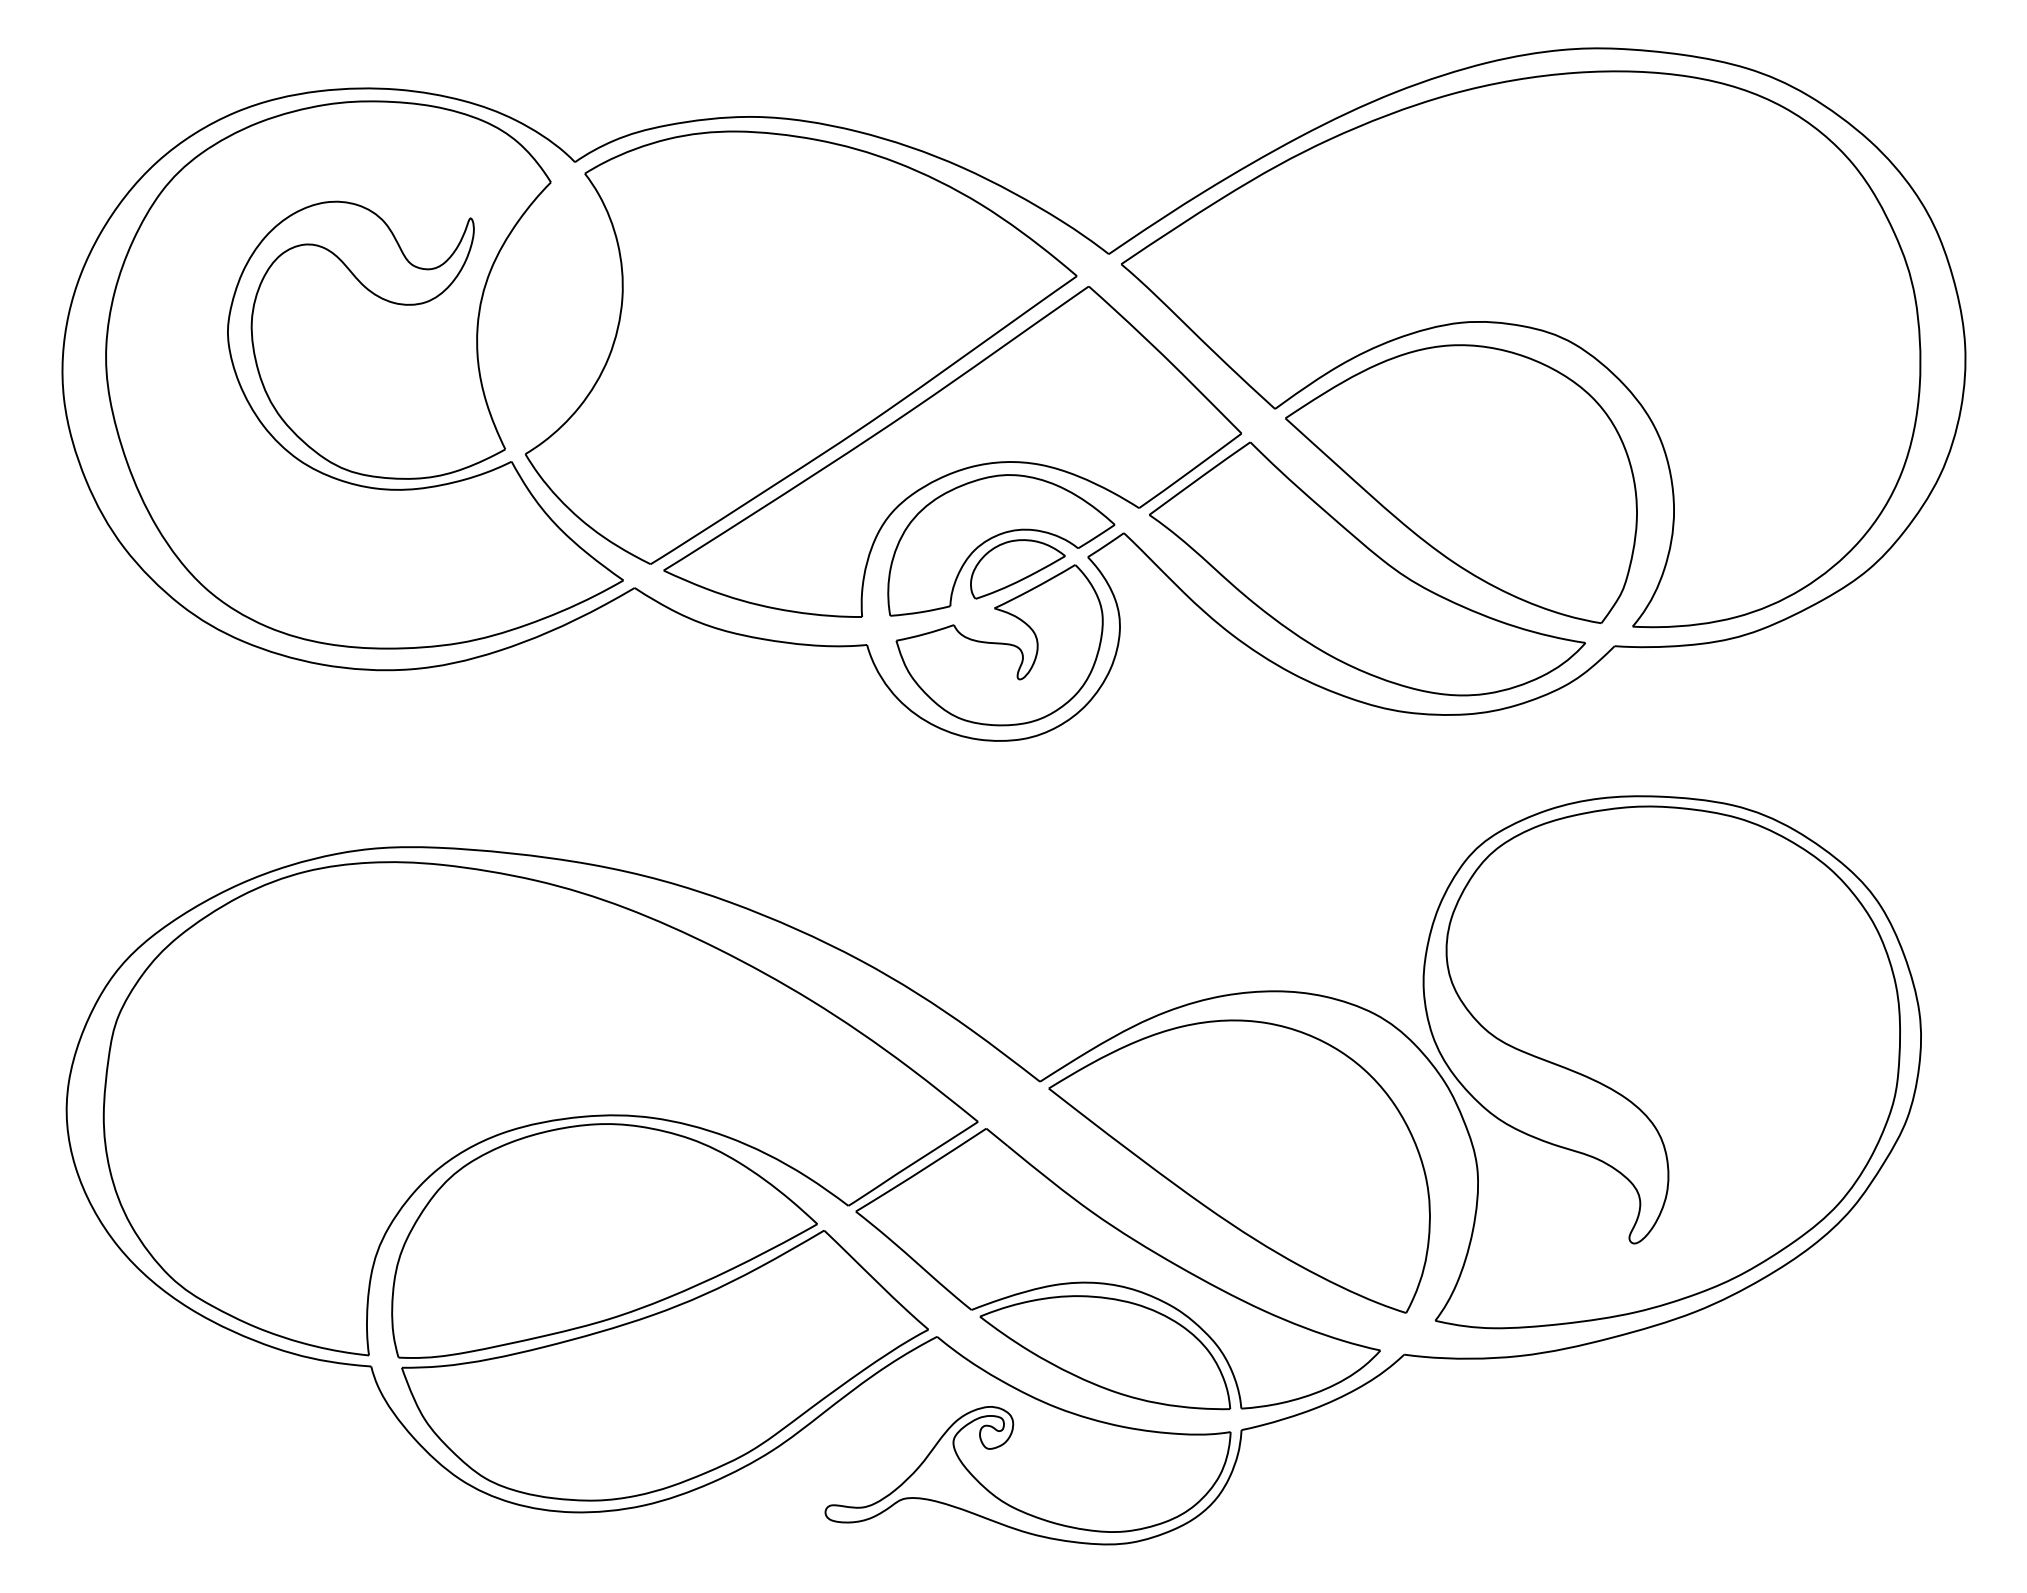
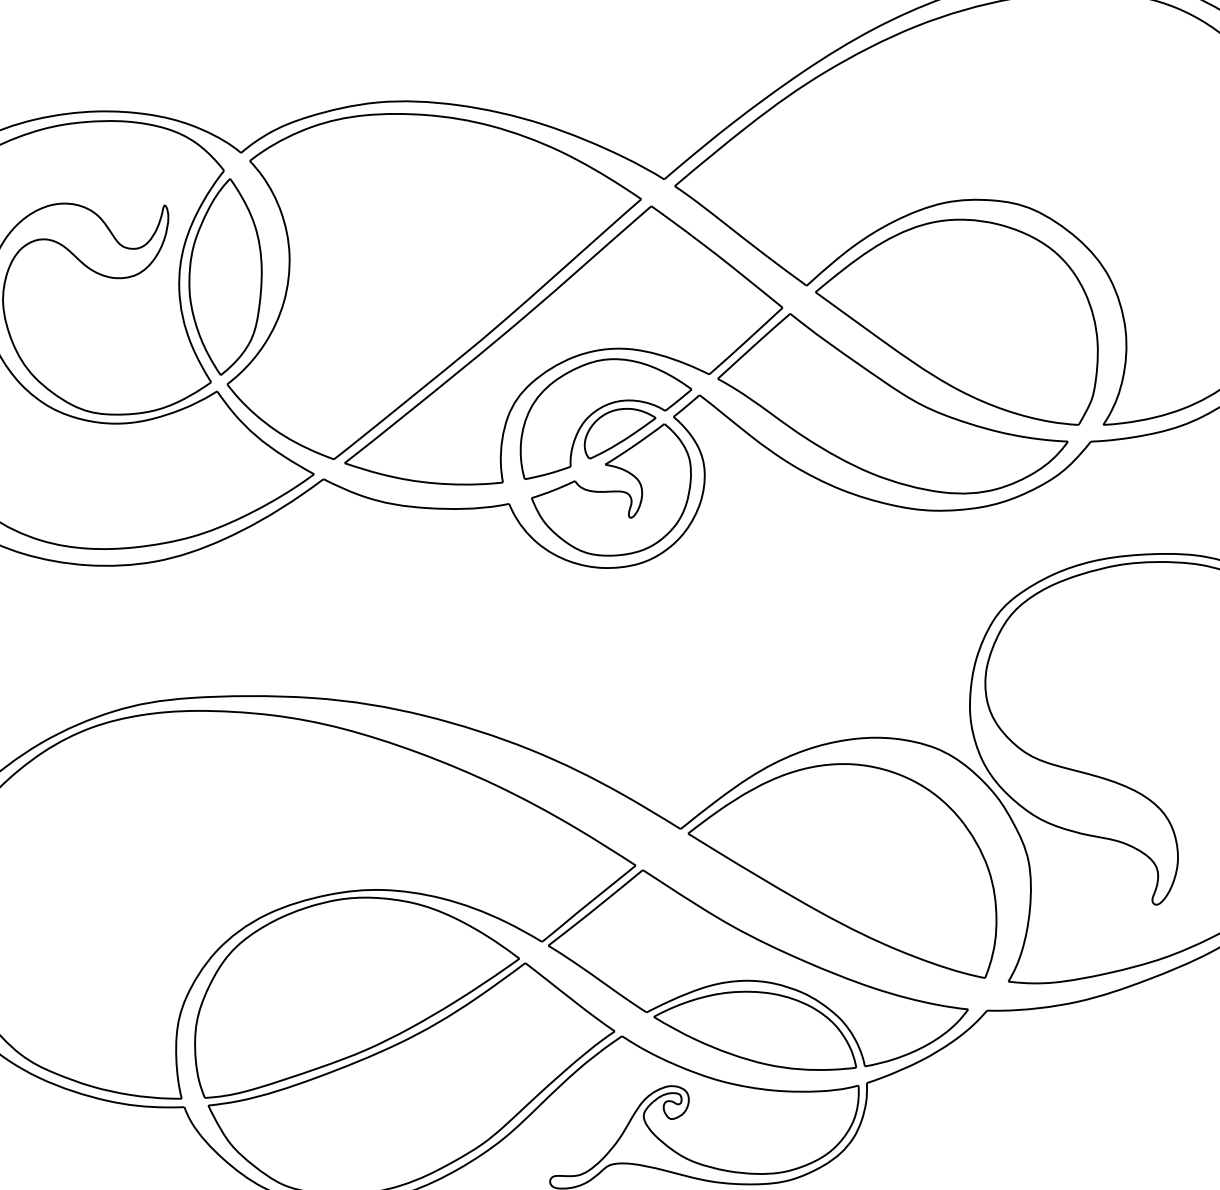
part: (537, 317) -> (225, 276), added

